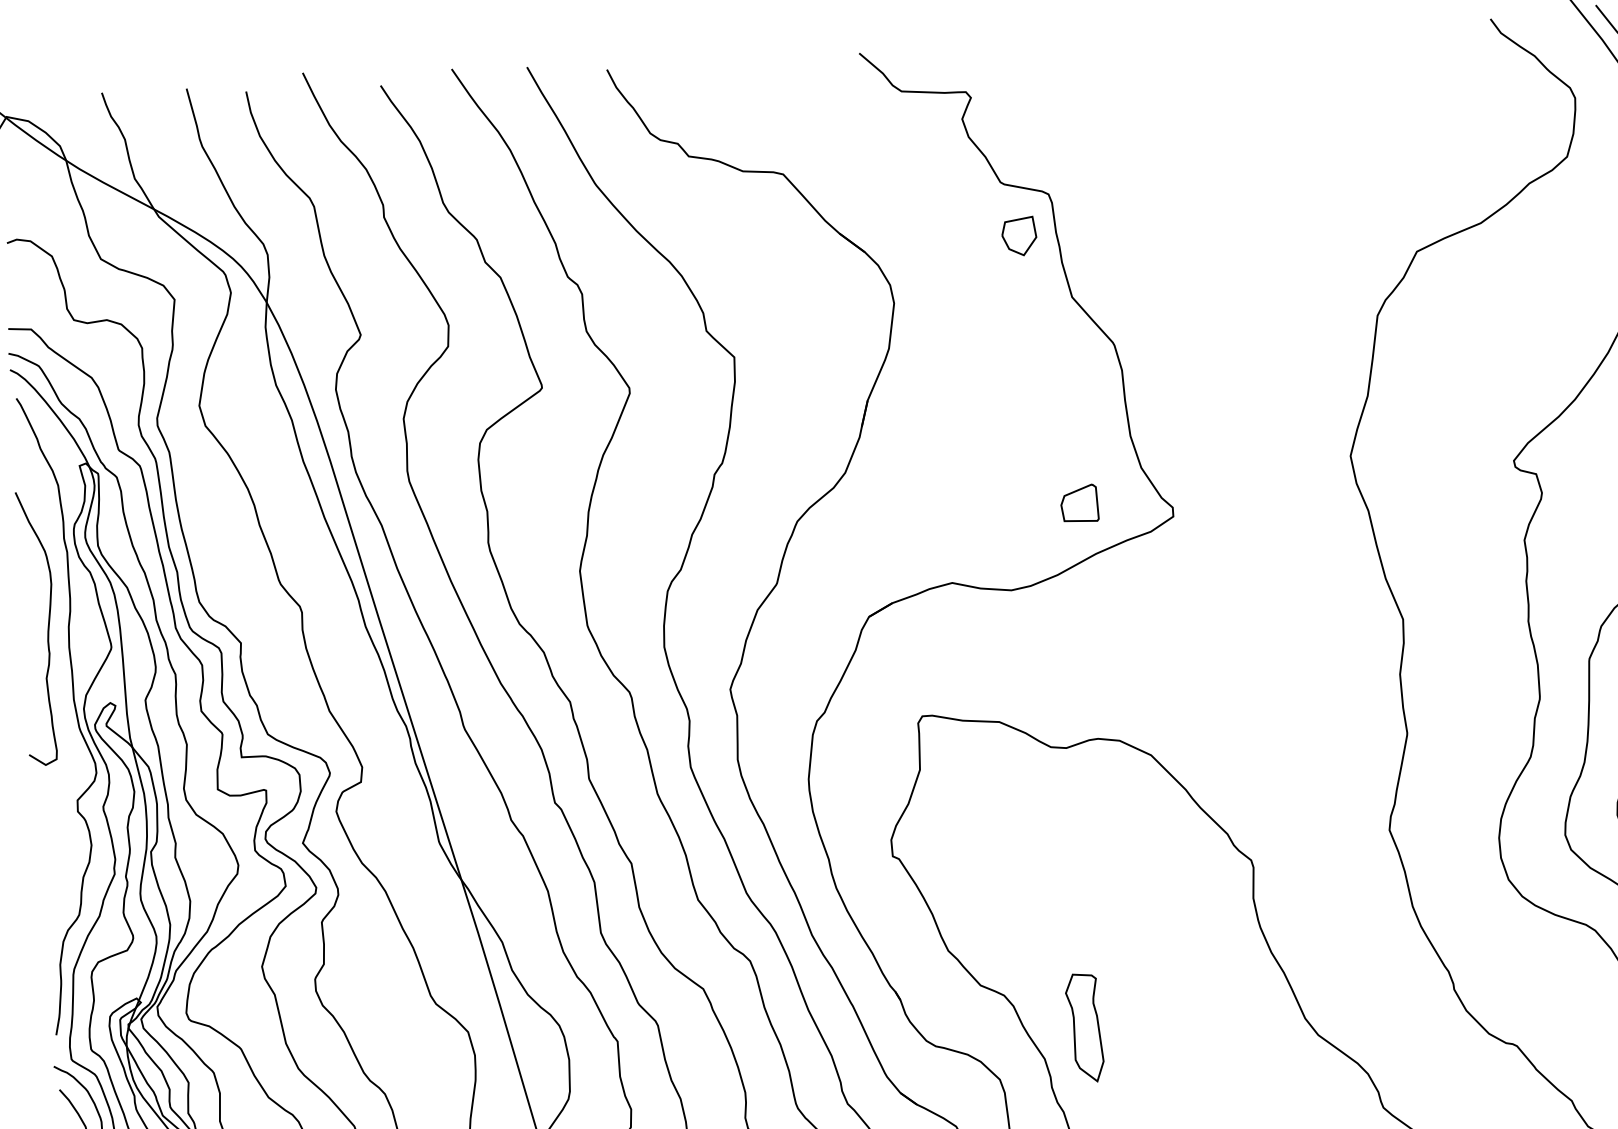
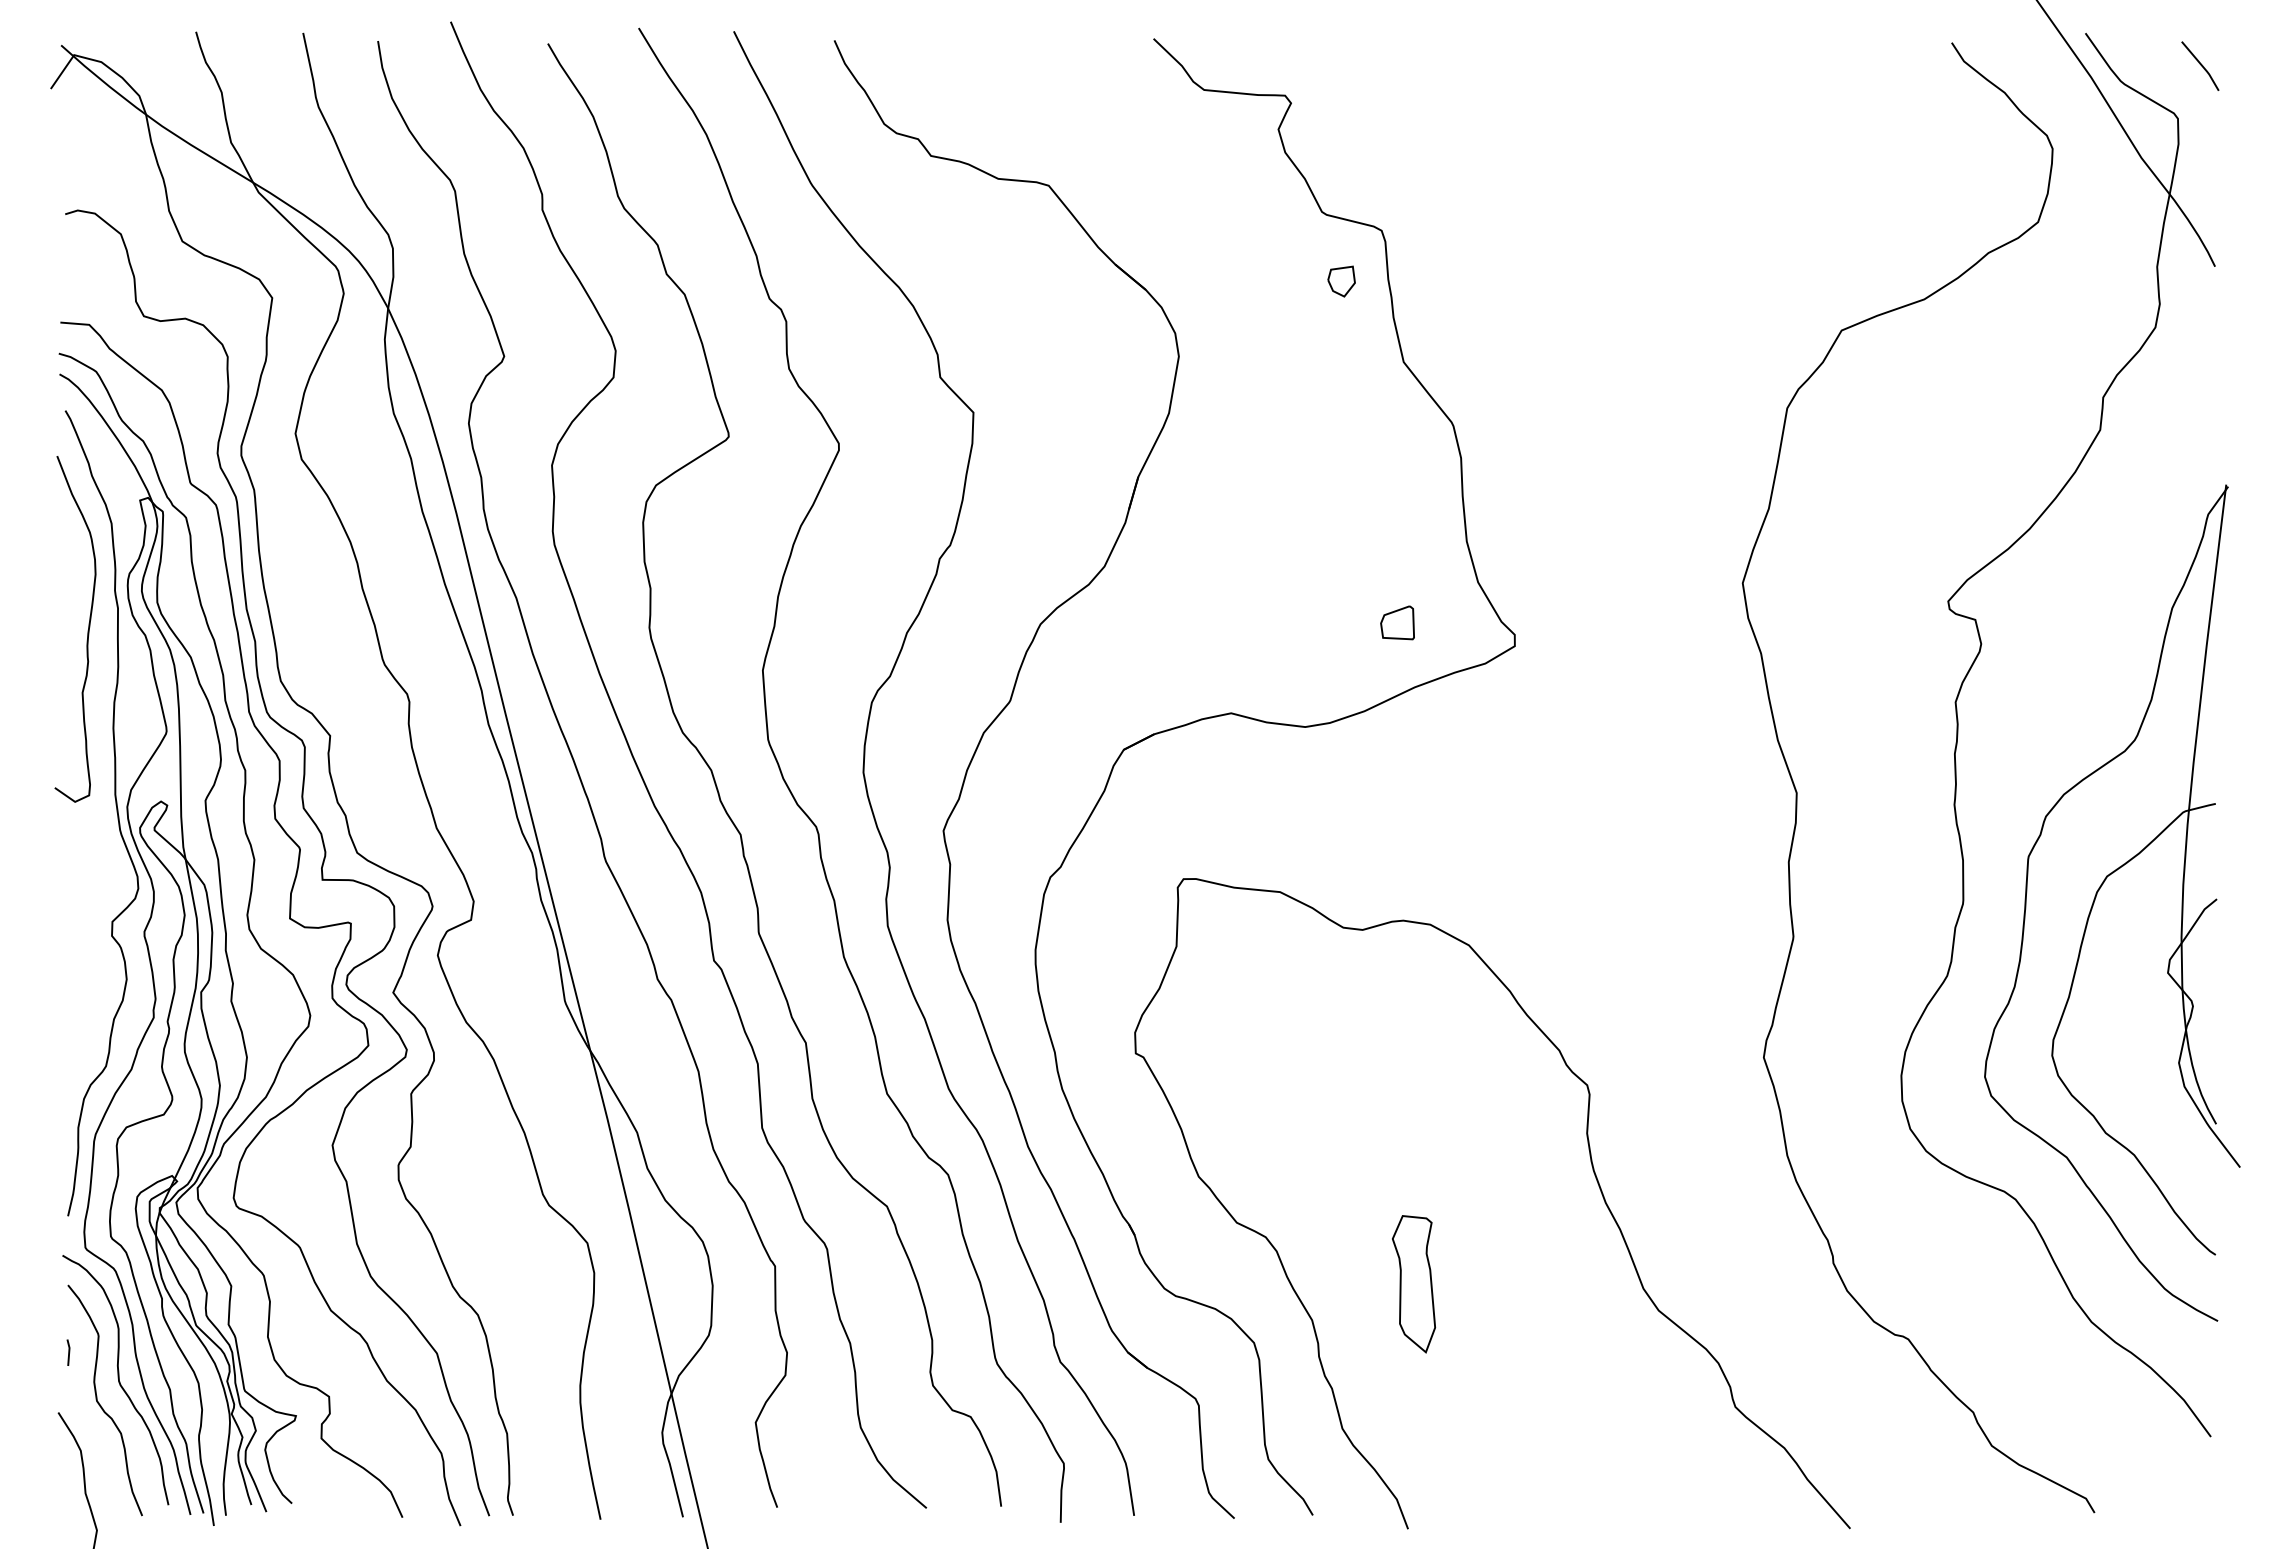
part: (1019, 236) -> (1341, 281), size x0.62
part: (1079, 503) -> (1397, 622), size x0.71
curve: (47, 628) -> (87, 630), moved
part: (1085, 1028) -> (1414, 1284), moved

